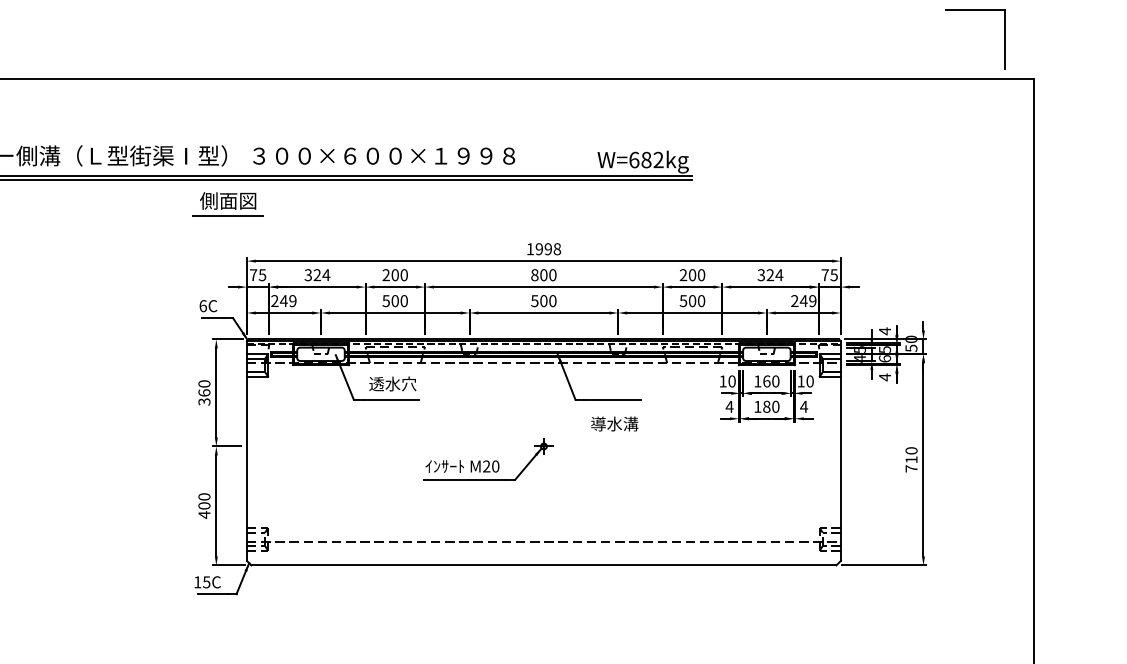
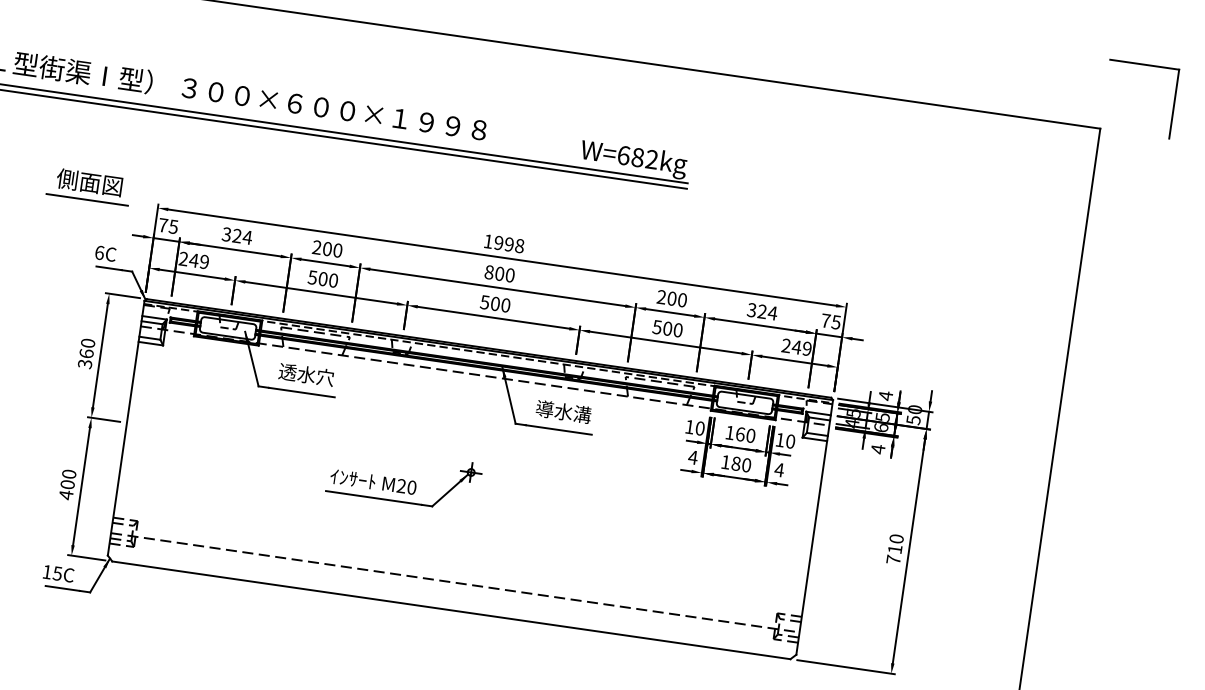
part: (975, 10) -> (1144, 65), moved
part: (227, 204) -> (88, 186), moved
text: (614, 423) -> (563, 411), moved

